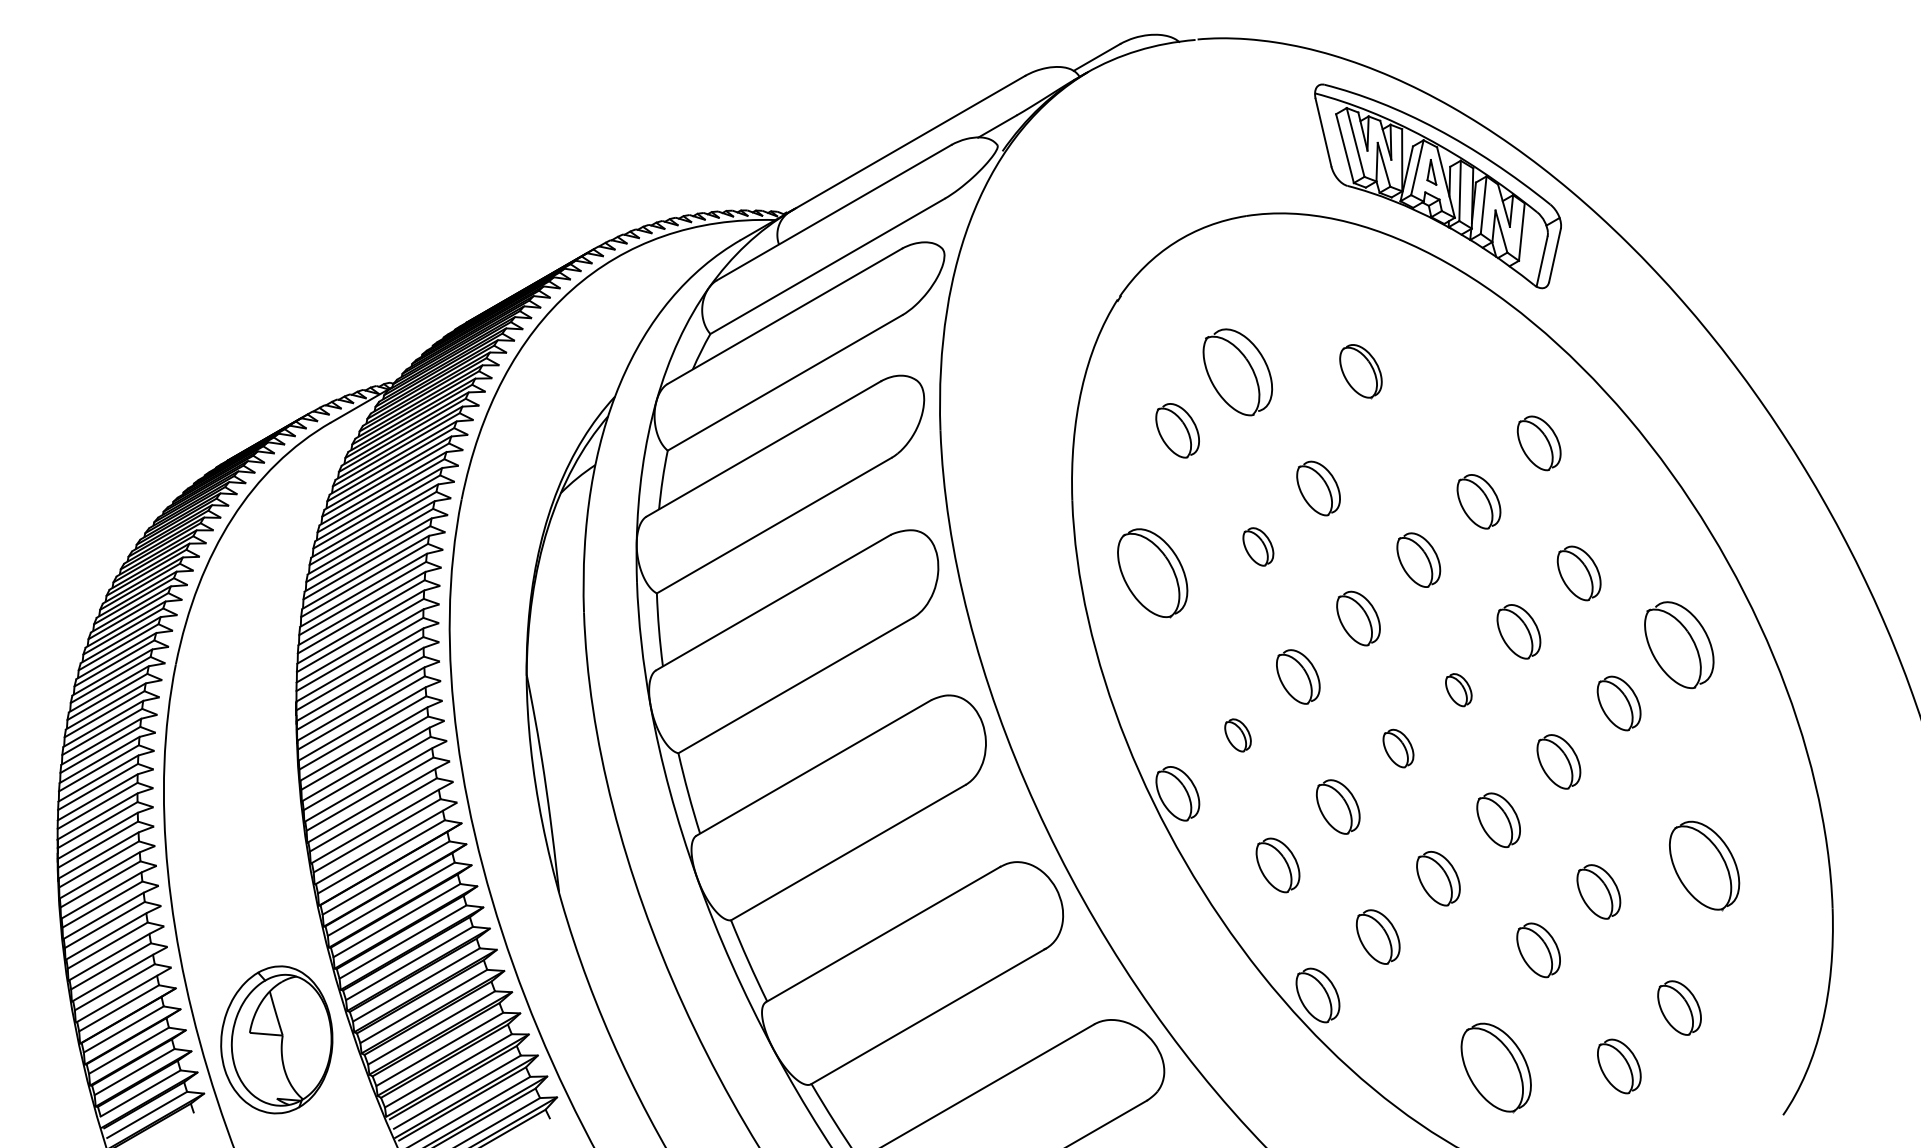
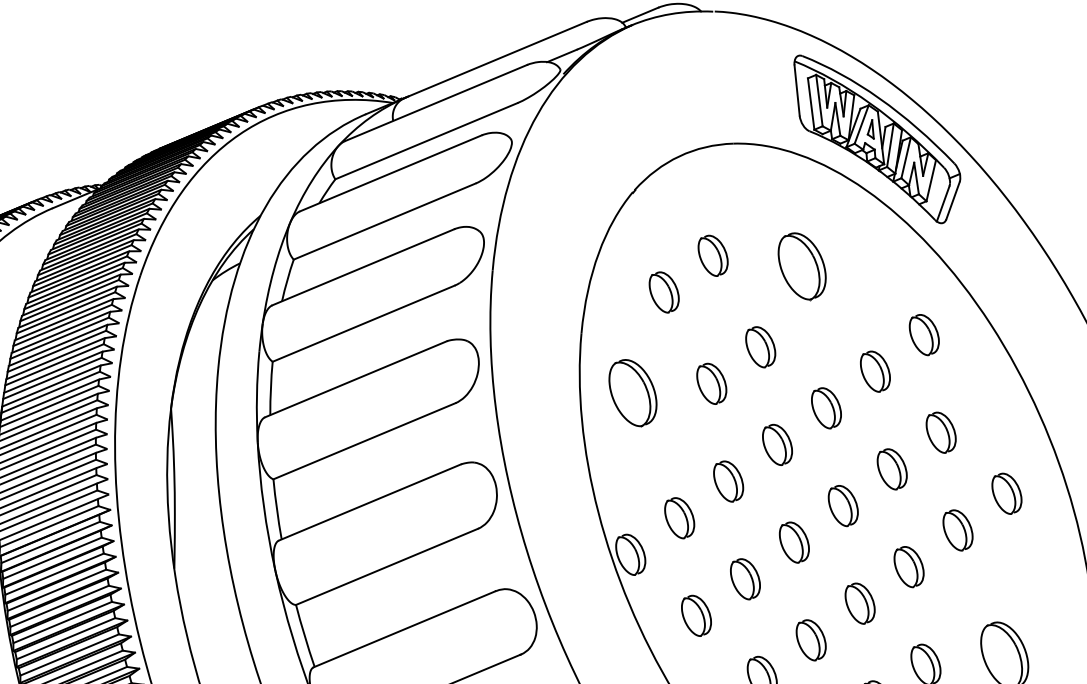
part: (1360, 371) -> (801, 266), size x1.67
part: (1237, 372) -> (712, 255), size x0.62
part: (1258, 546) -> (711, 383), size x1.43
part: (1679, 644) -> (1007, 493), size x0.62
part: (1458, 689) -> (843, 505), size x1.67
part: (1237, 735) -> (679, 518), size x1.67
part: (1398, 748) -> (794, 542), size x1.43

